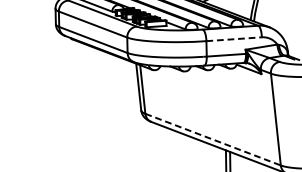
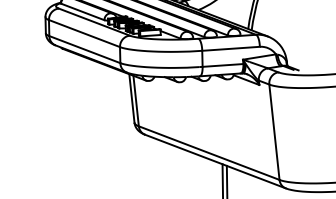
line: (234, 38) -> (231, 48), dashed -> solid
line: (213, 139) -> (209, 153), dashed -> solid

